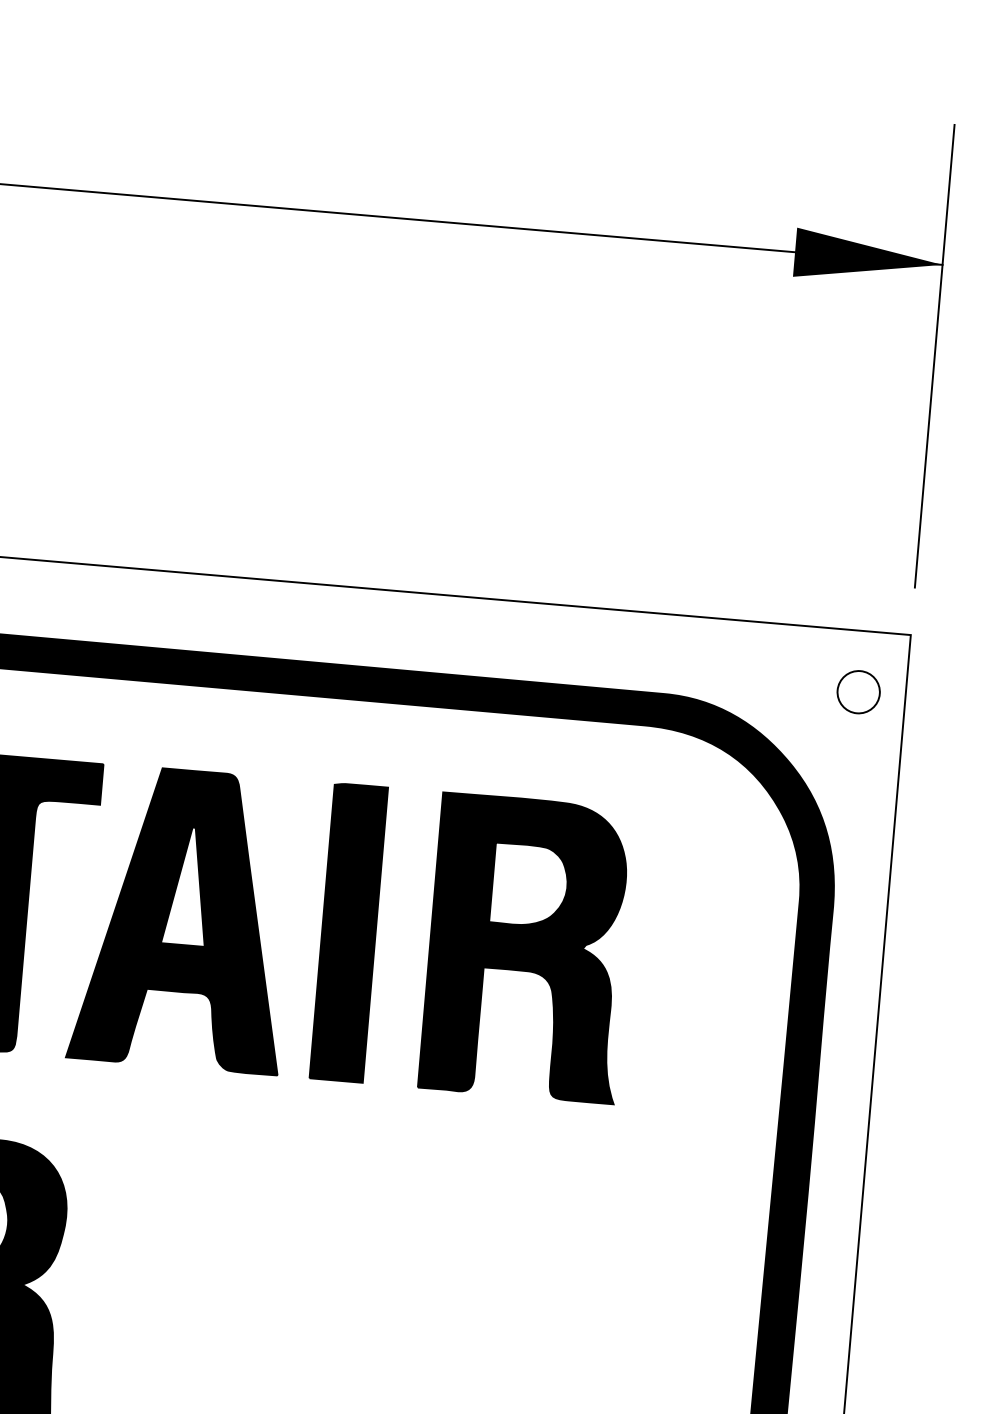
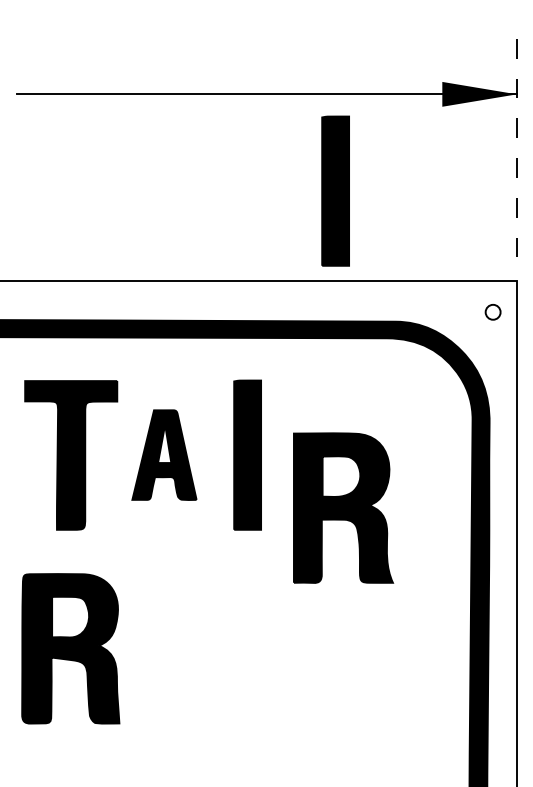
line: (933, 356) -> (516, 140), solid -> dashed
part: (567, 424) -> (335, 190), added
part: (857, 690) -> (492, 311), size x0.7
part: (184, 917) -> (164, 454), size x0.6
part: (528, 946) -> (343, 507), moved

